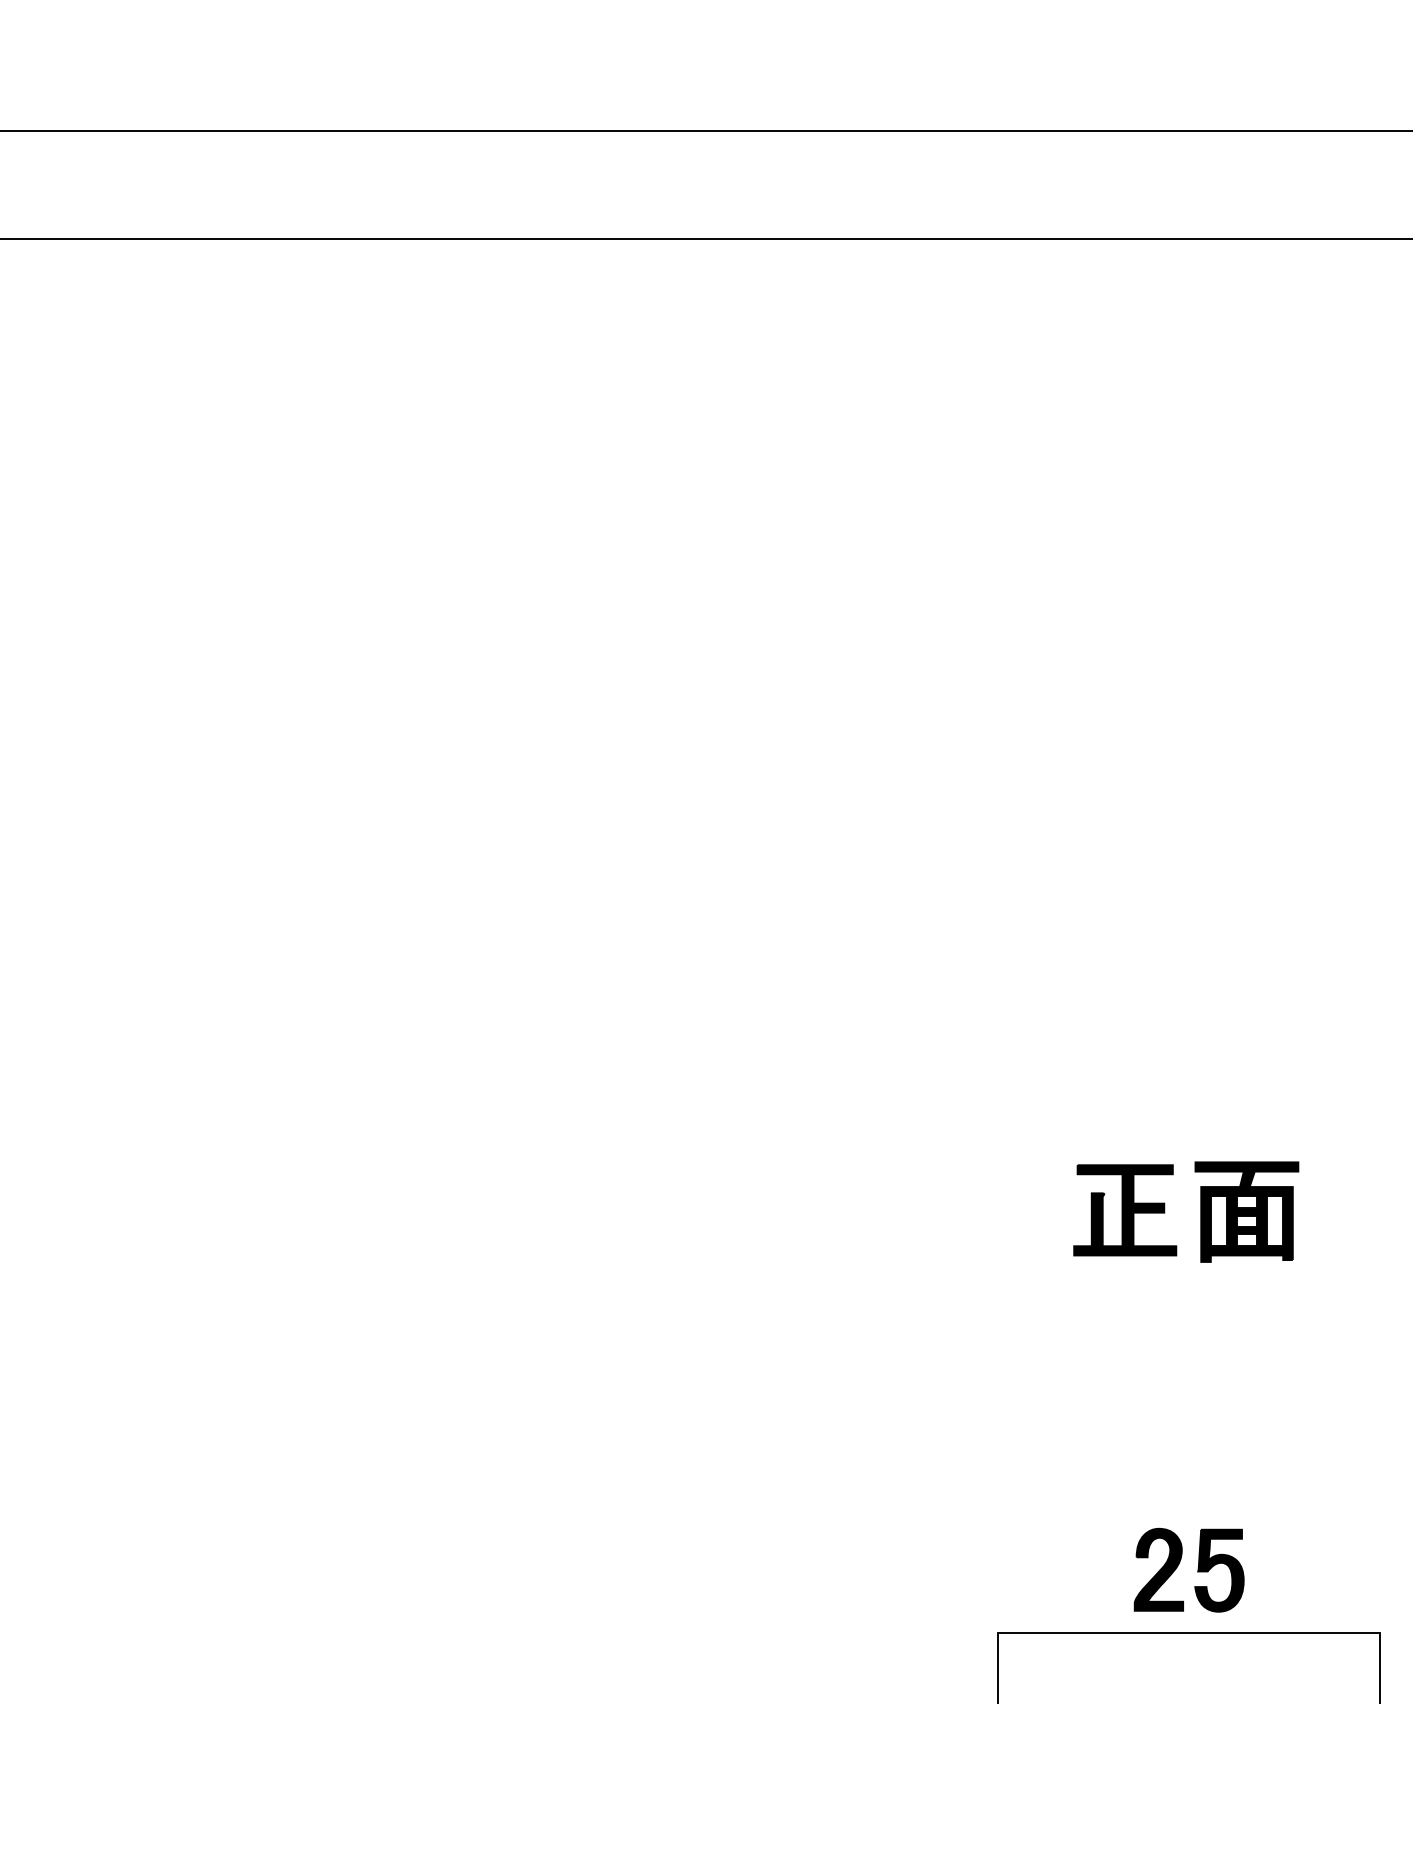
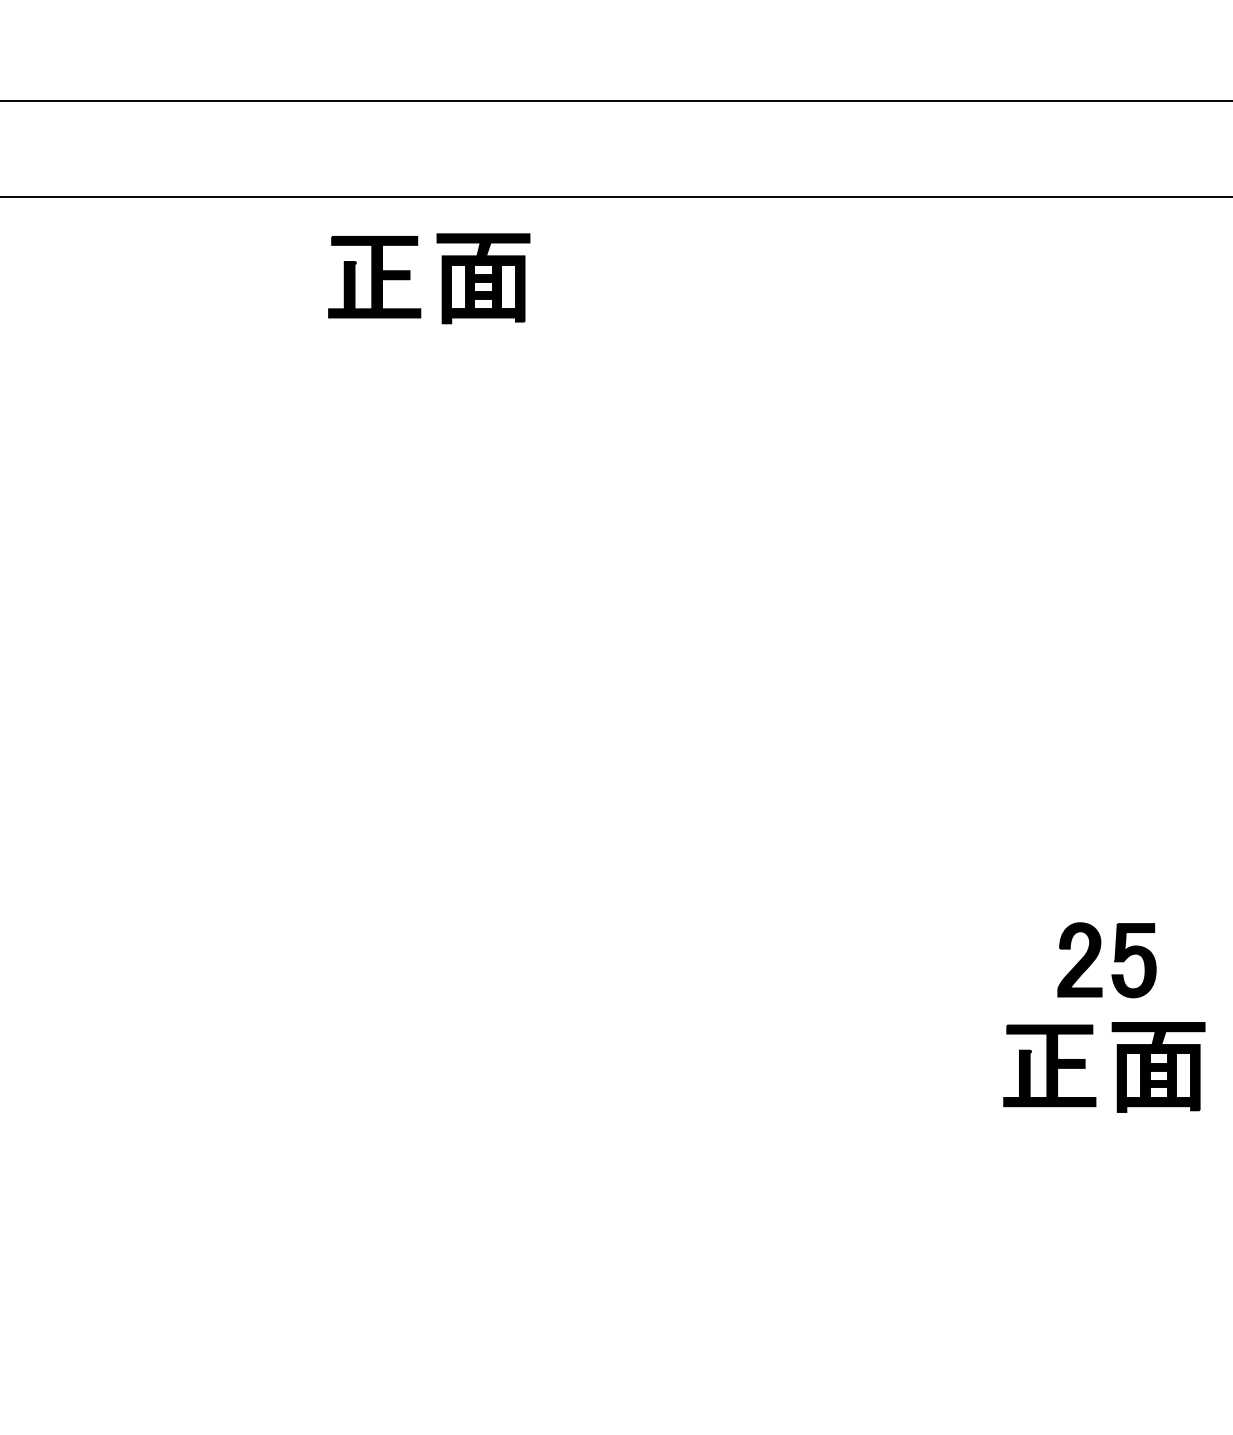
part: (445, 329) -> (441, 278), added
part: (1197, 1569) -> (1114, 959), moved

